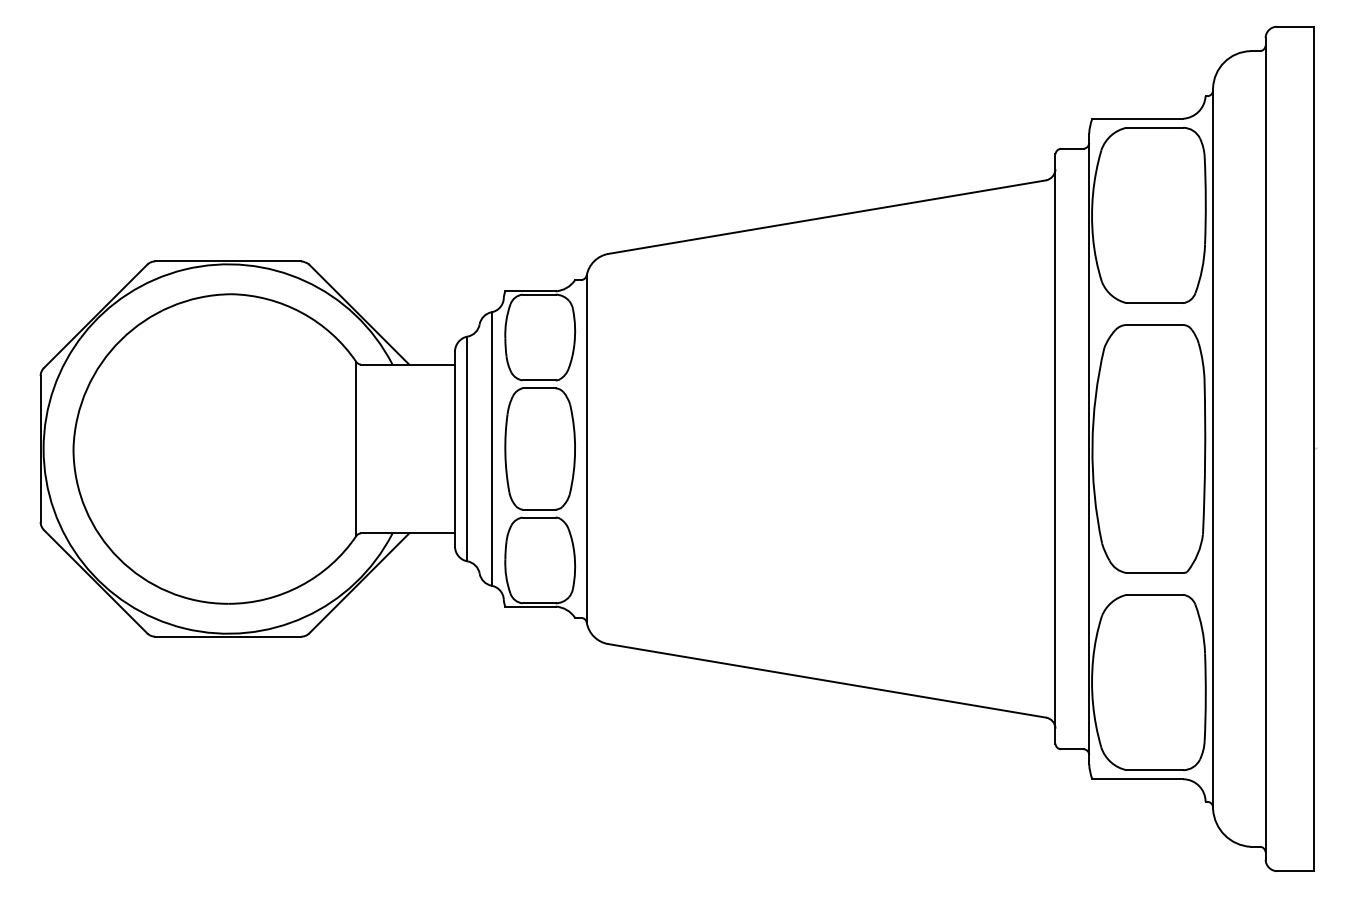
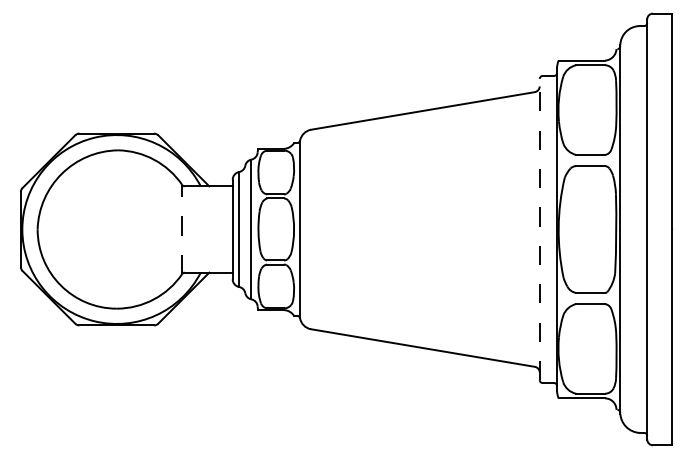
line: (356, 449) -> (182, 229), solid -> dashed
line: (1054, 449) -> (539, 229), solid -> dashed

